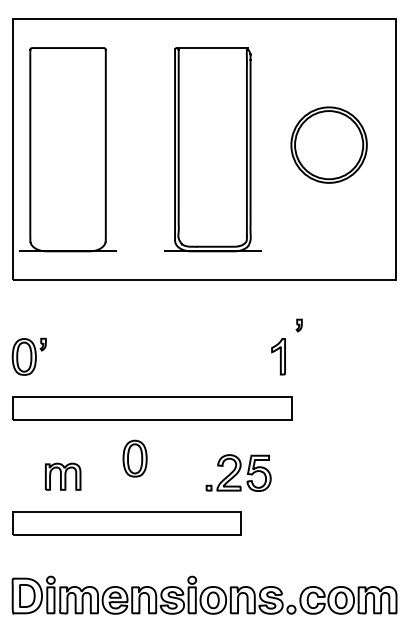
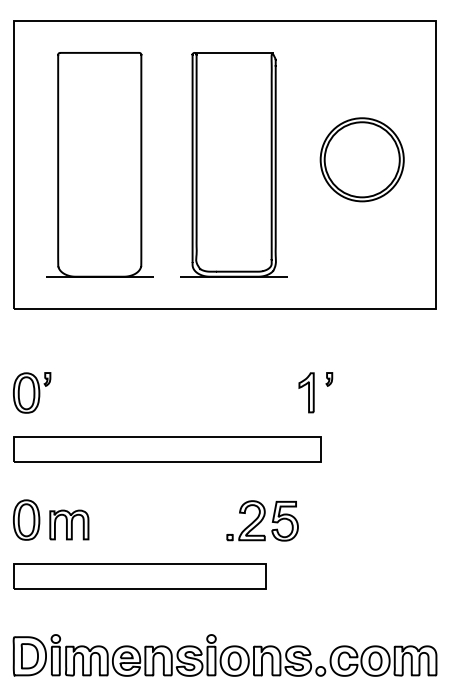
part: (67, 149) -> (99, 164), moved
part: (299, 325) -> (329, 379), moved
part: (135, 458) -> (26, 519), moved

